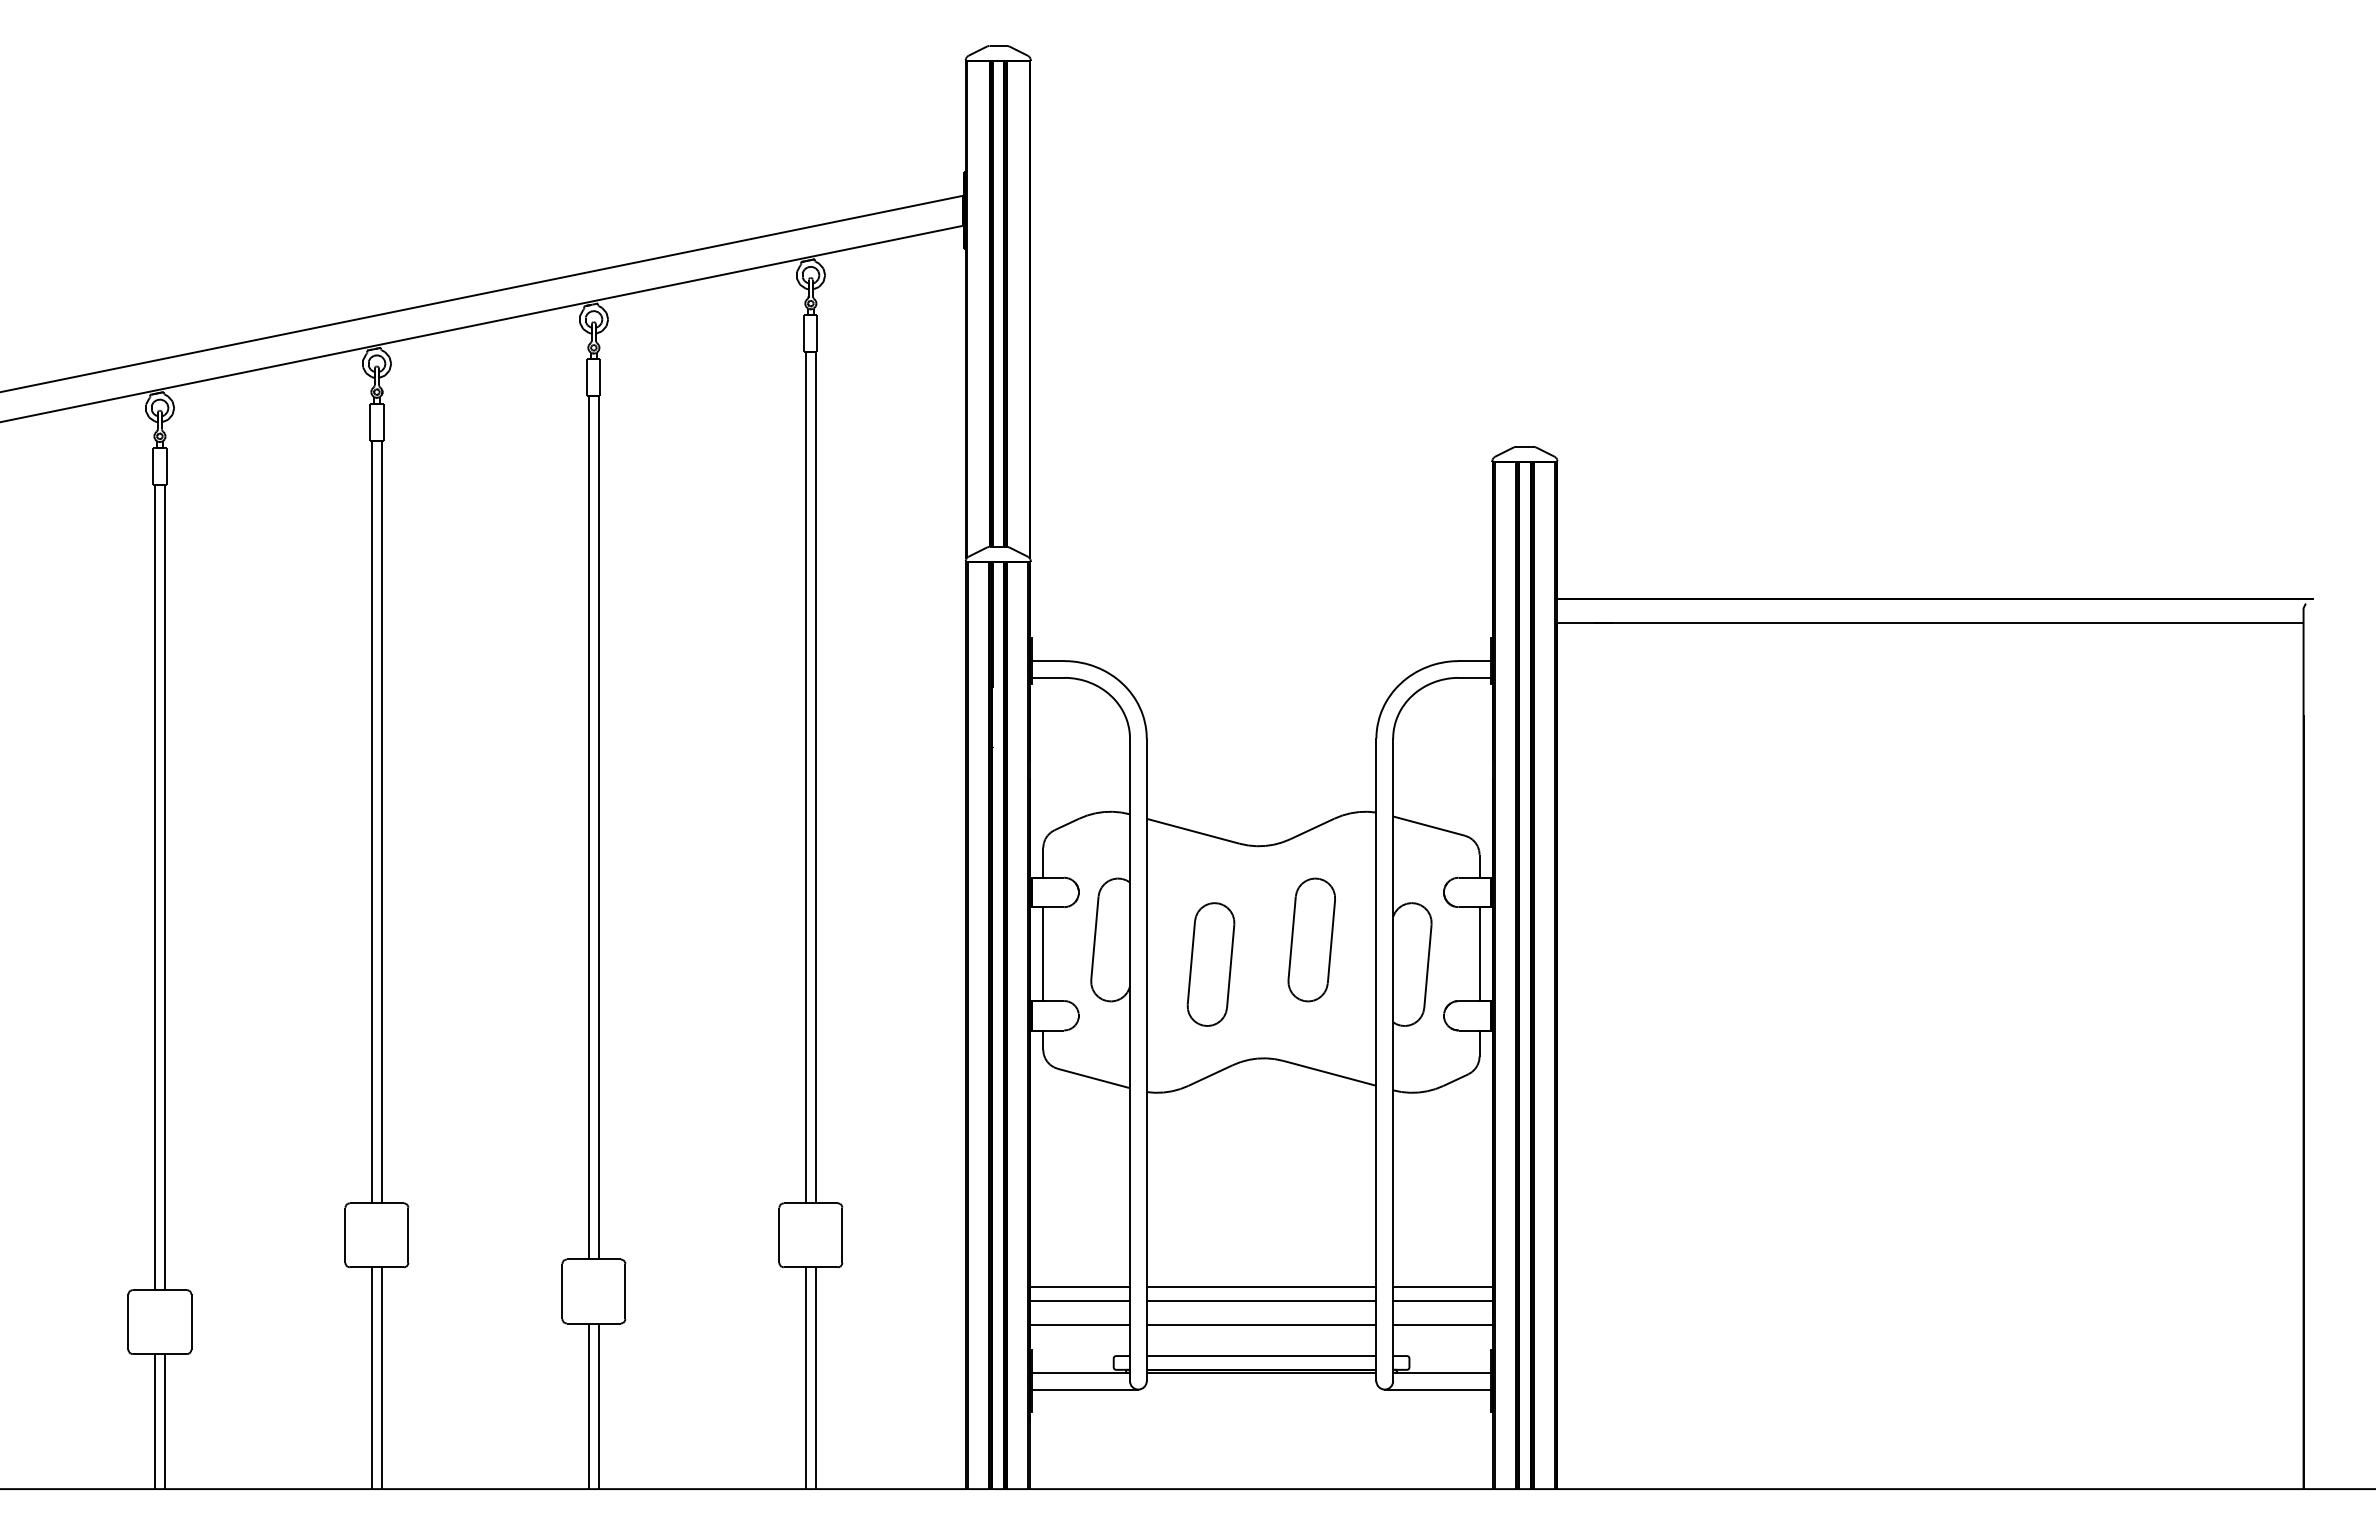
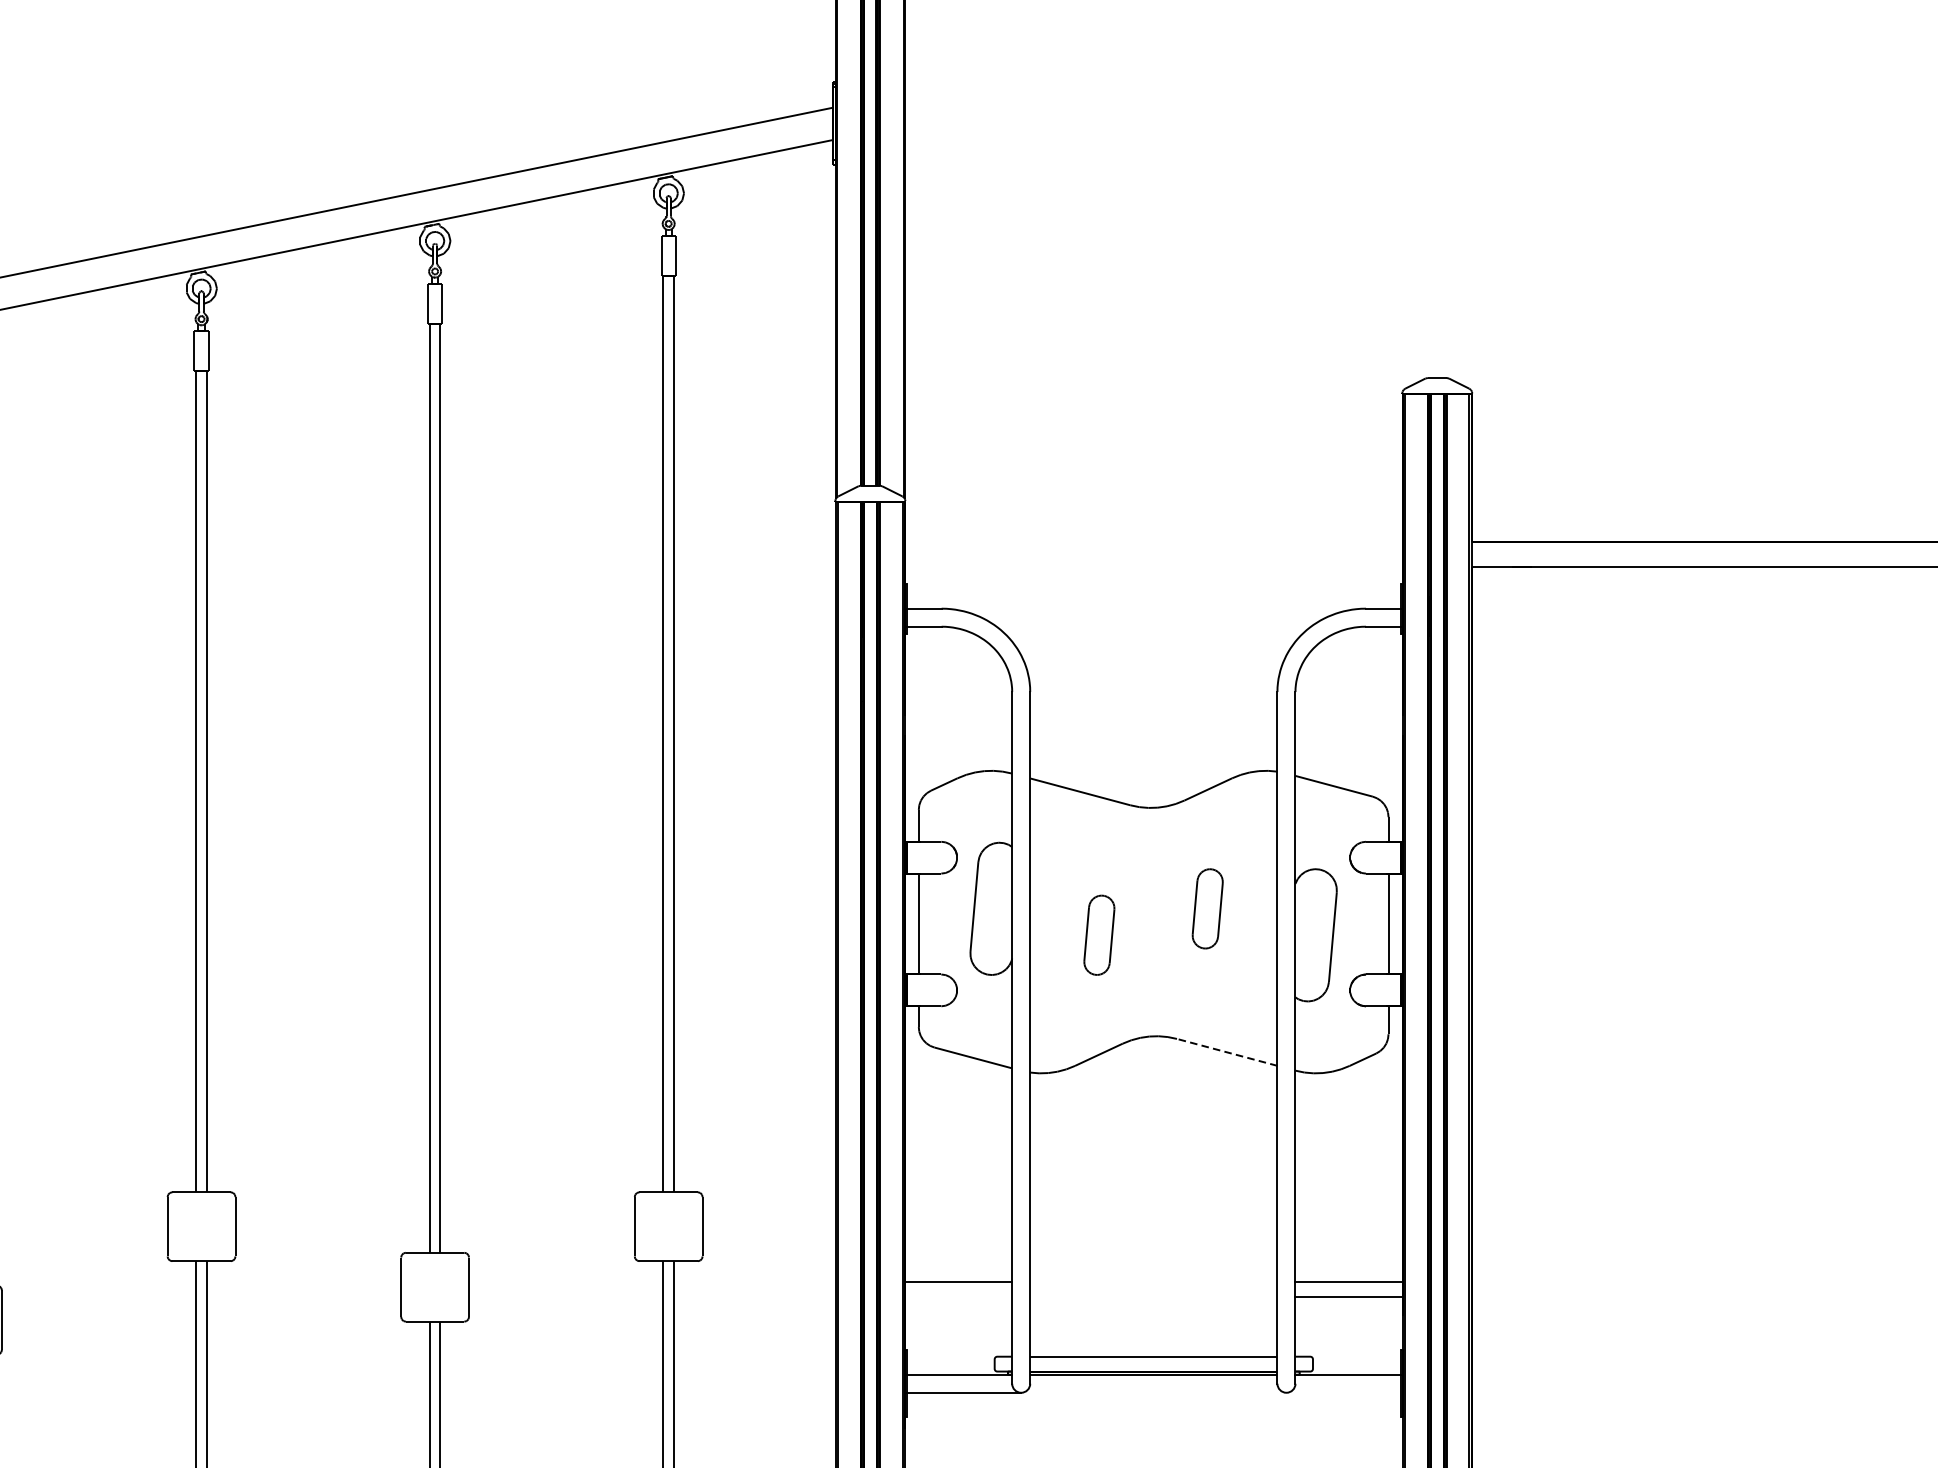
part: (1311, 939) -> (1207, 908), size x0.6
part: (1210, 964) -> (1098, 935), size x0.6
line: (1329, 1073) -> (1226, 1052), solid -> dashed
line: (1261, 1287) -> (1153, 1282), removed
line: (1080, 1300) -> (958, 1296), removed
line: (1261, 1300) -> (1153, 1296), removed
line: (1080, 1325) -> (958, 1323), removed
line: (1261, 1325) -> (1153, 1323), removed
line: (1442, 1325) -> (1348, 1323), removed
line: (1437, 1389) -> (1343, 1392), removed

